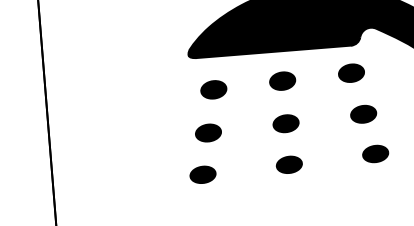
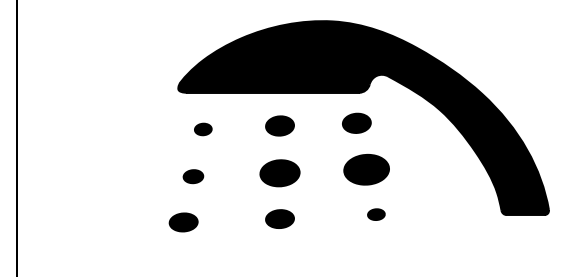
part: (214, 89) -> (203, 129), size x0.6
part: (363, 114) -> (366, 169), size x1.6
part: (285, 123) -> (279, 173), size x1.4
part: (208, 132) -> (193, 176), size x0.7
part: (375, 153) -> (376, 214), size x0.6

